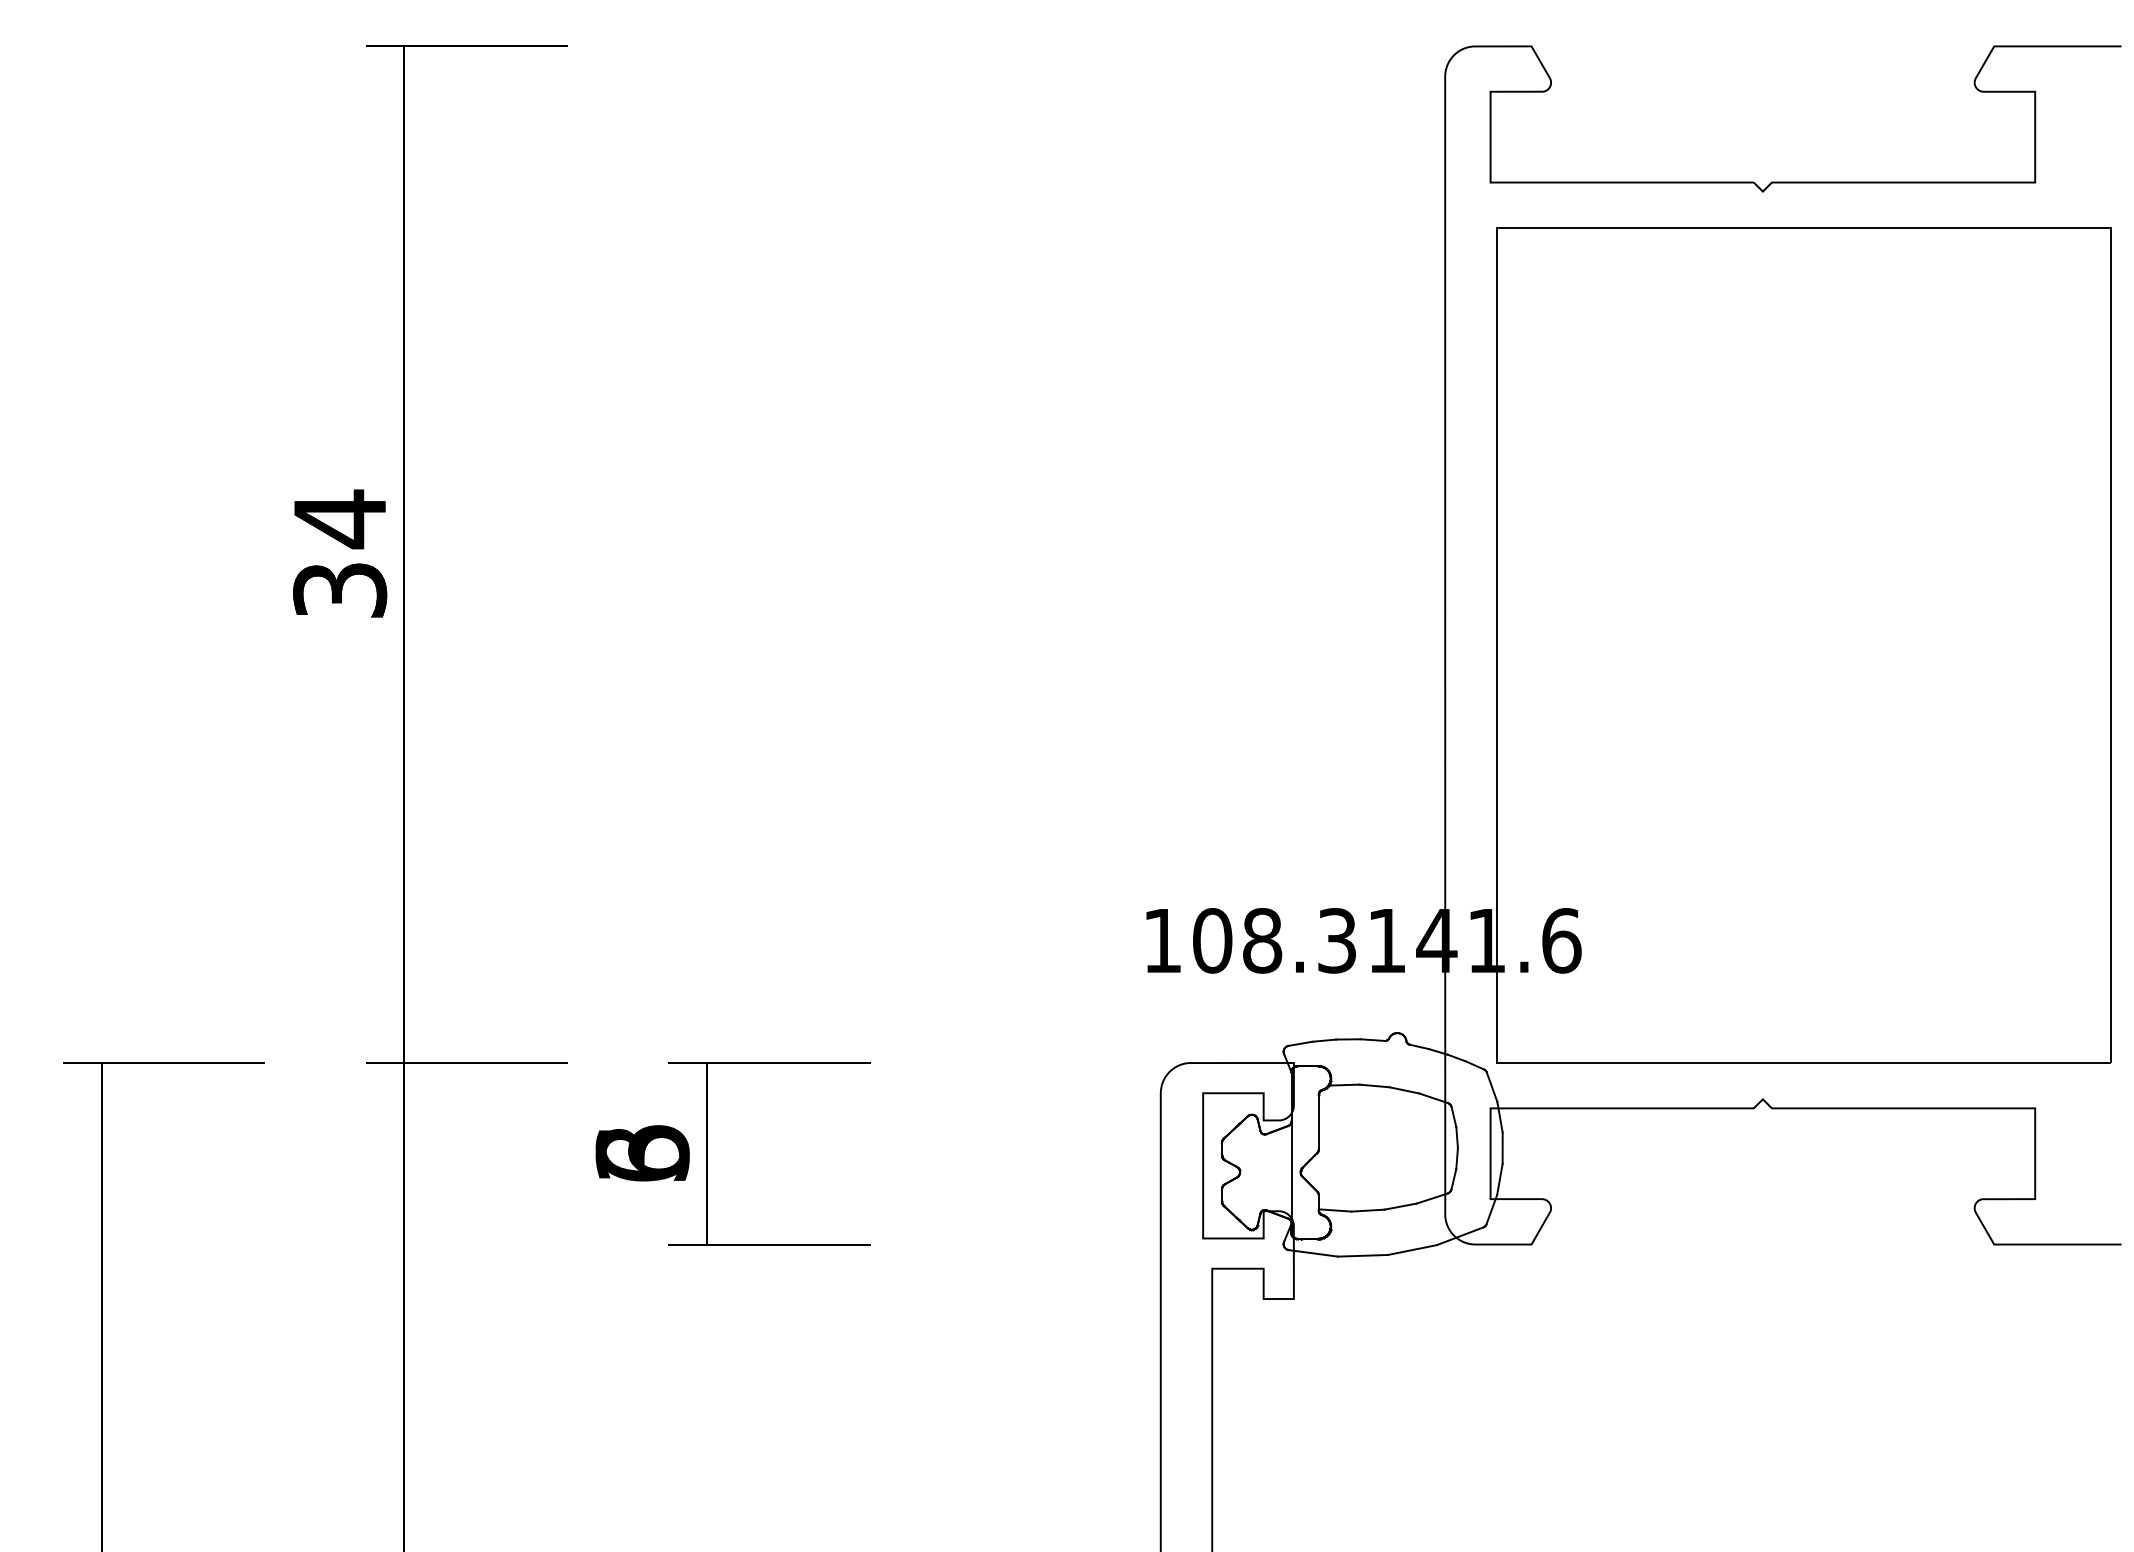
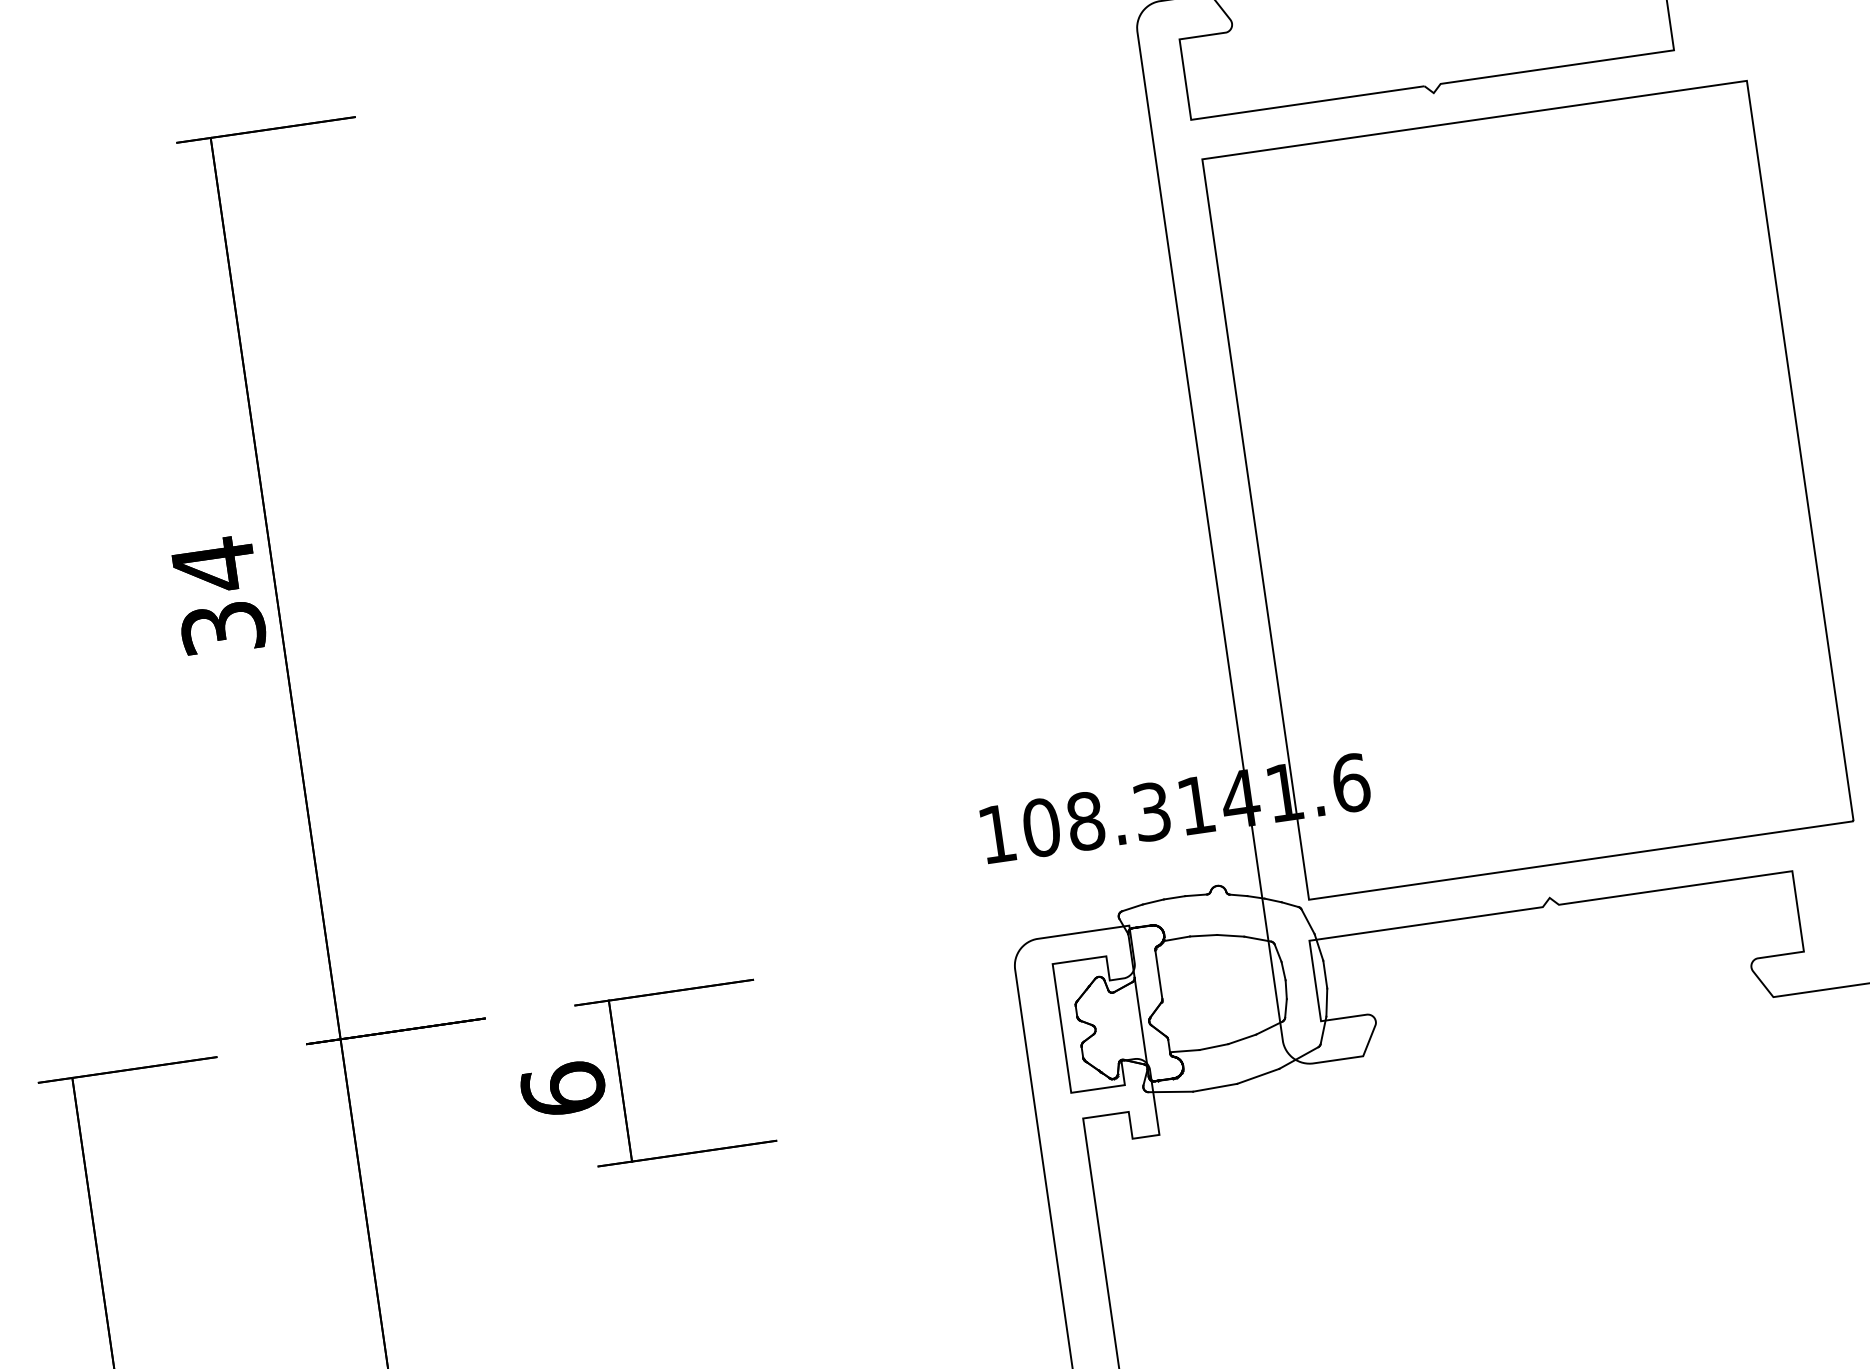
text: (642, 1153) -> (563, 1089), 3 -> 6

